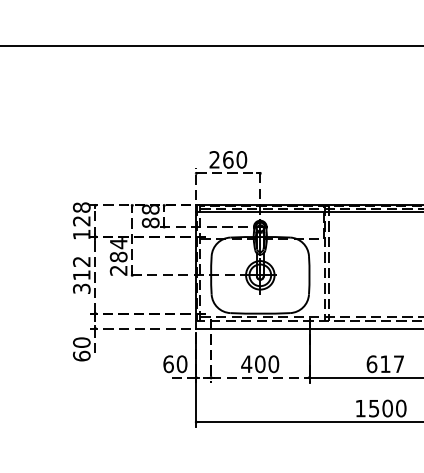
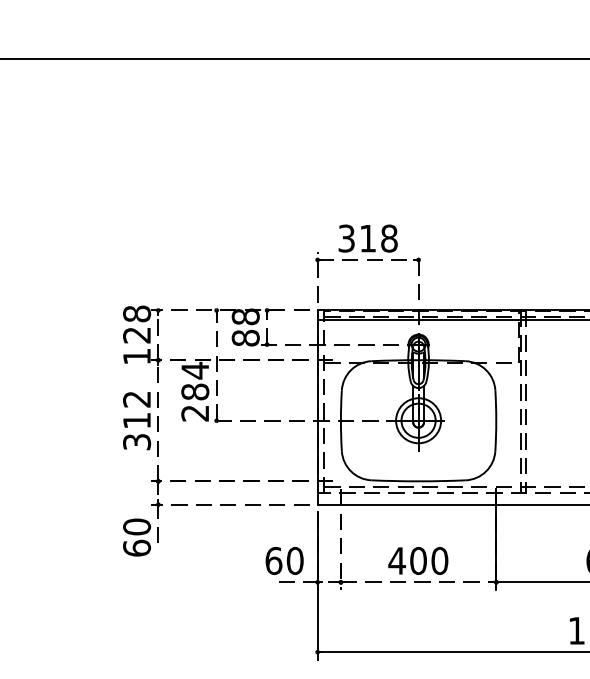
text: (228, 159) -> (368, 238), 260 -> 318

